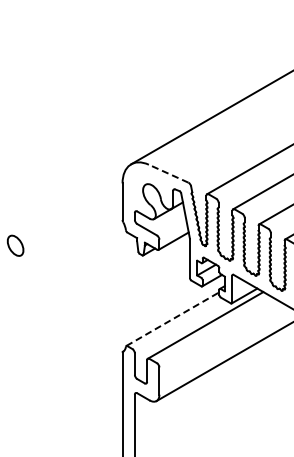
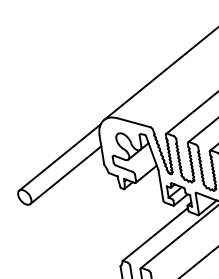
line: (168, 173) -> (133, 122), dashed -> solid
line: (68, 202) -> (60, 157), added
line: (71, 225) -> (65, 174), added
line: (172, 319) -> (155, 234), dashed -> solid

